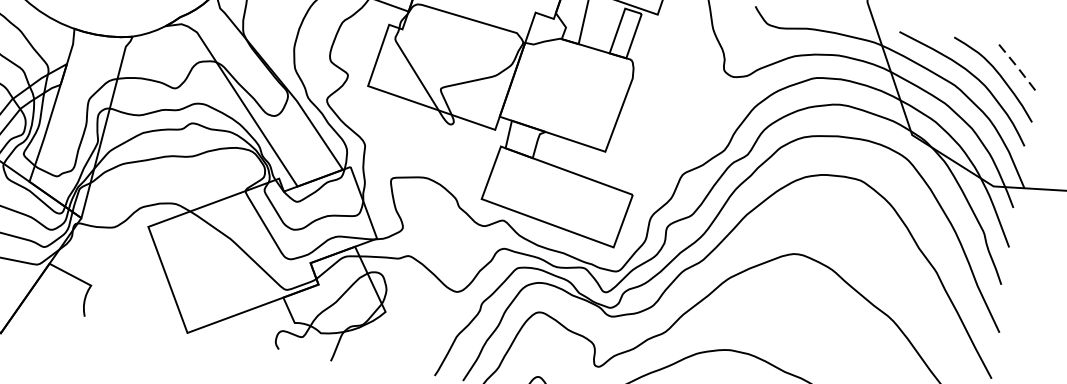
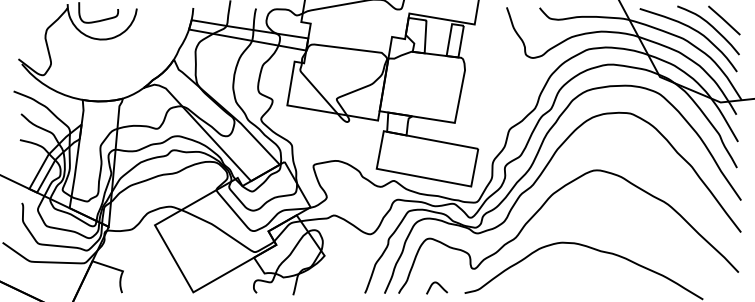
line: (1018, 69) -> (724, 20), dashed -> solid

